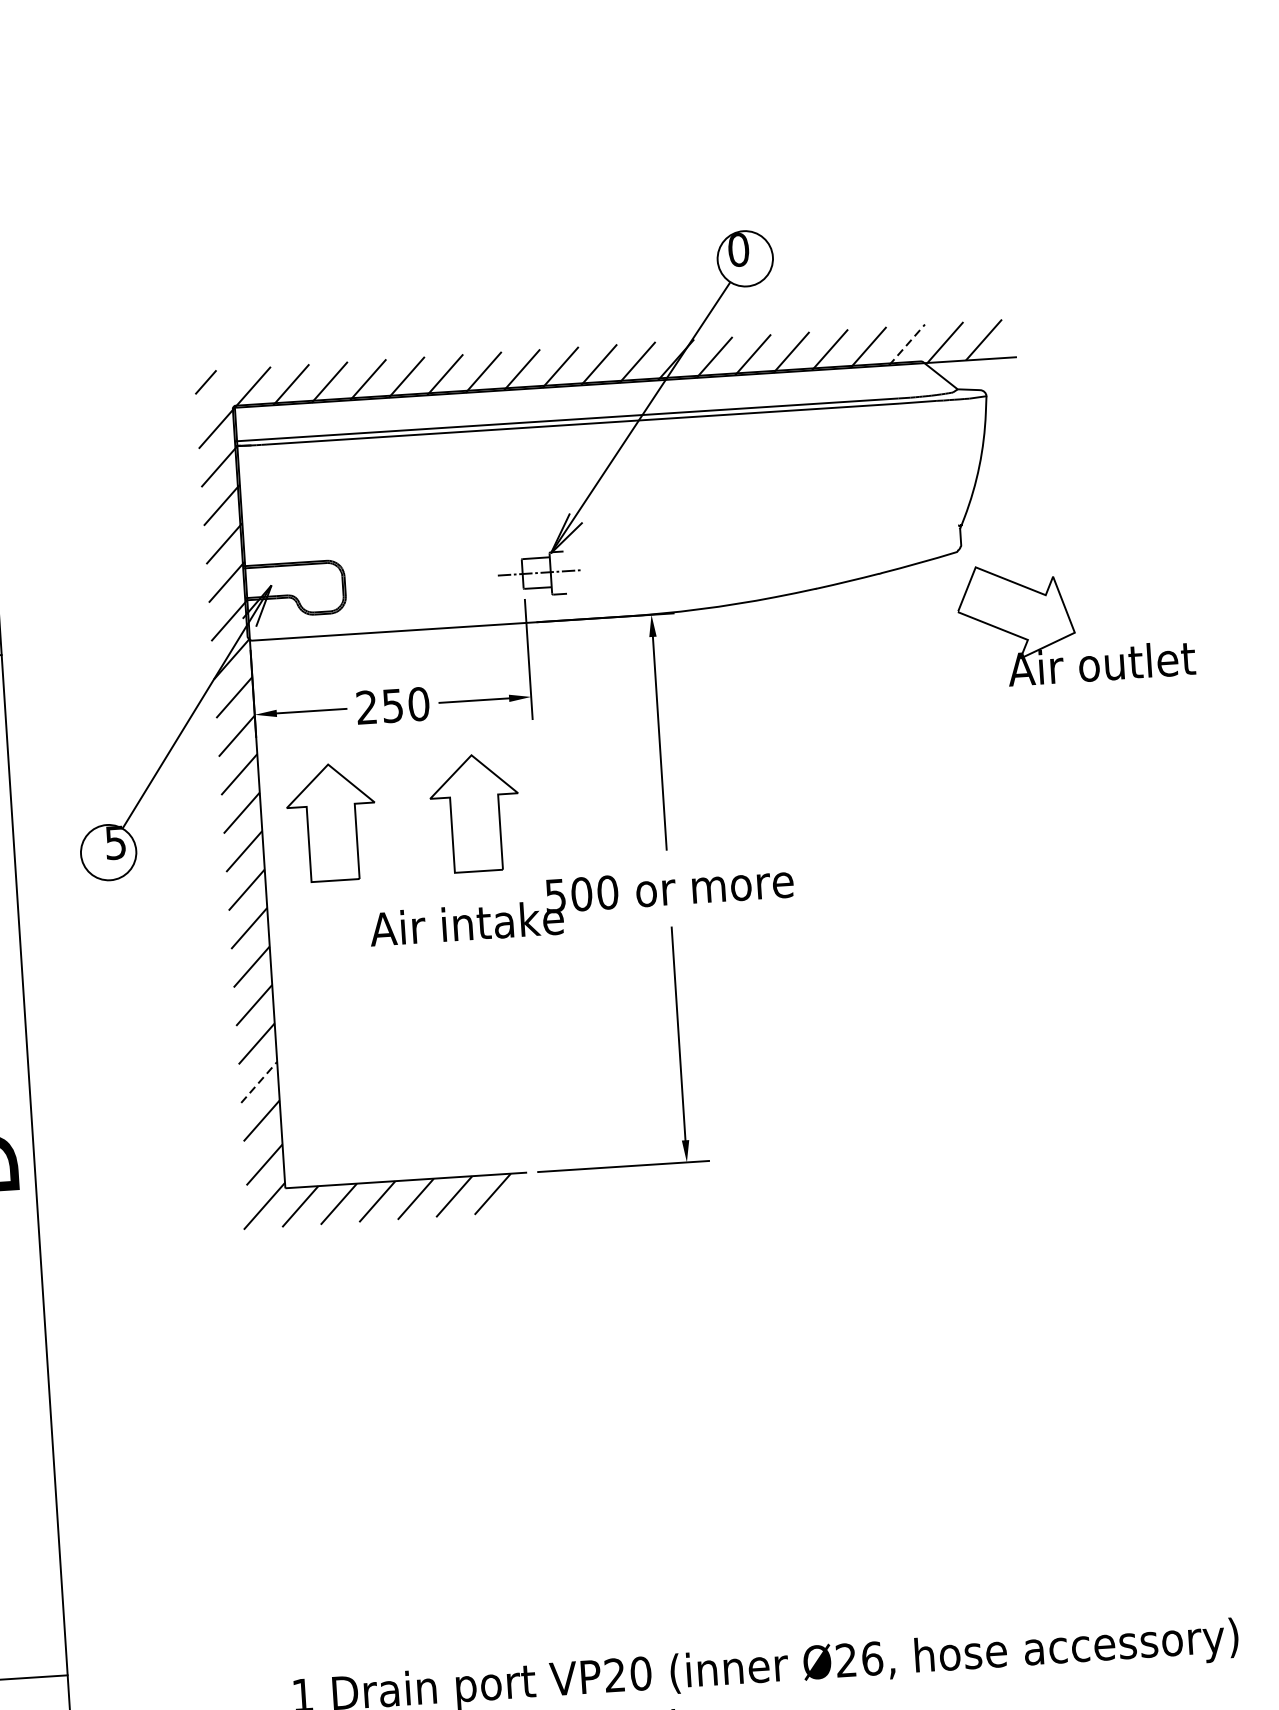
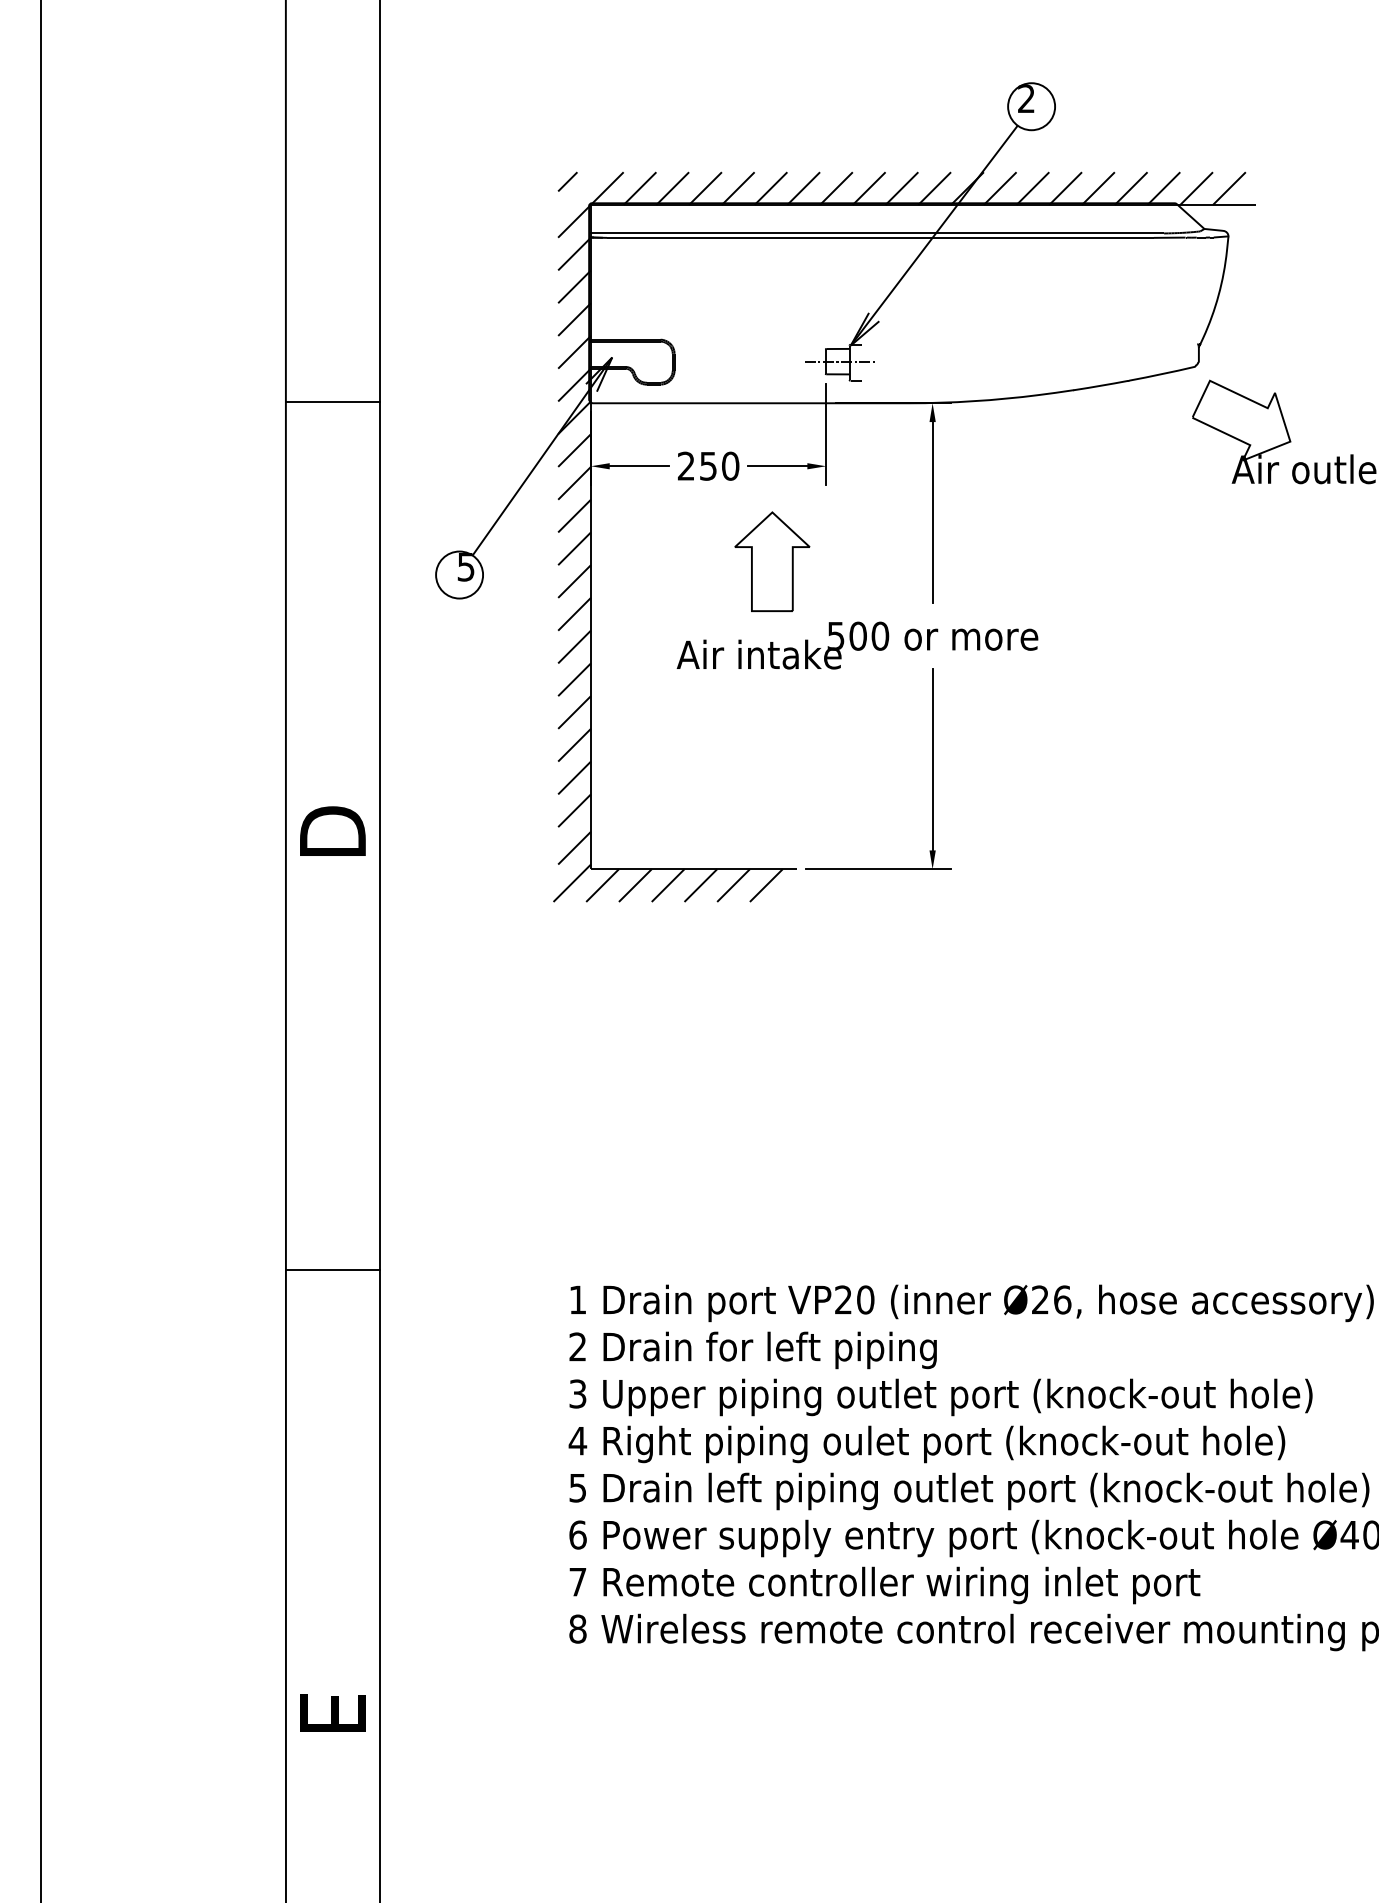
text: (738, 249) -> (1026, 98), 0 -> 2
line: (907, 344) -> (1164, 188), dashed -> solid
part: (332, 822) -> (650, 561), removed
line: (259, 1081) -> (574, 777), dashed -> solid

